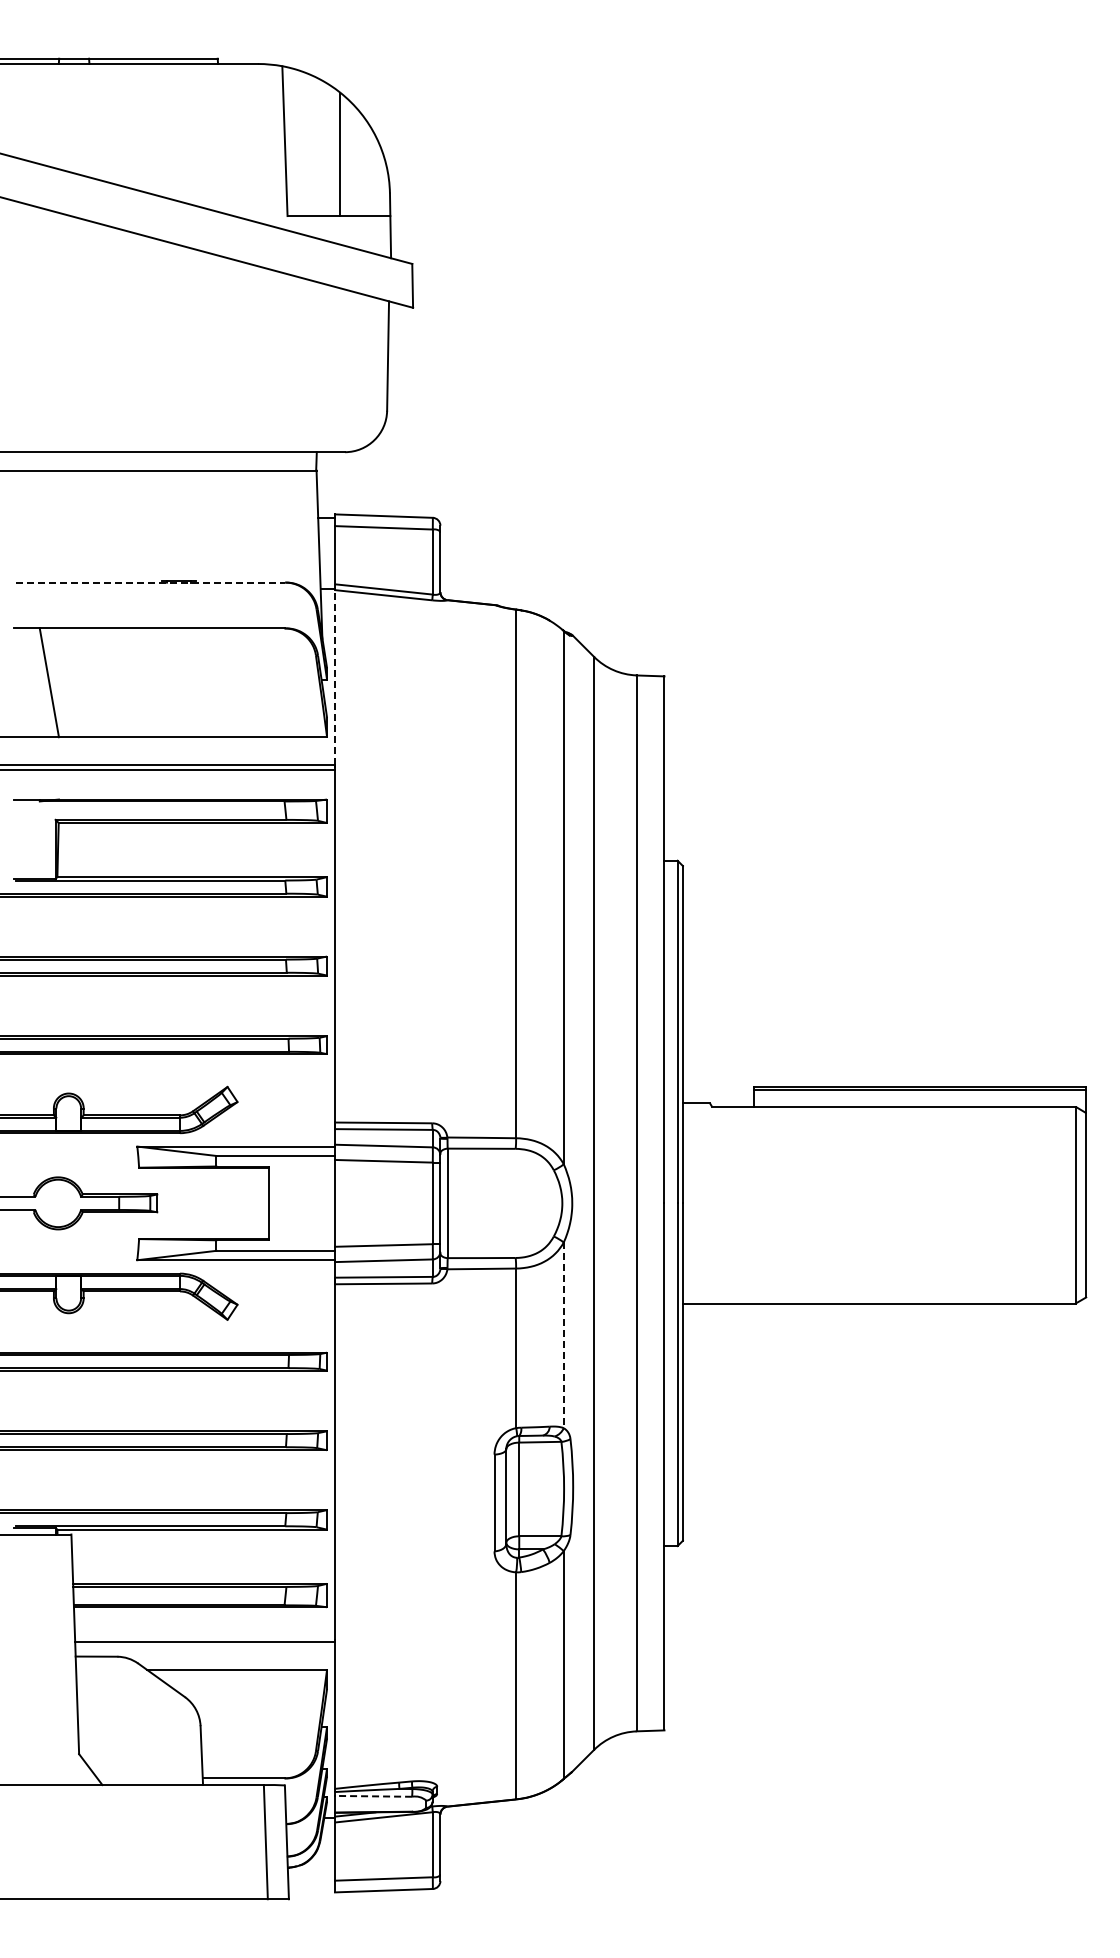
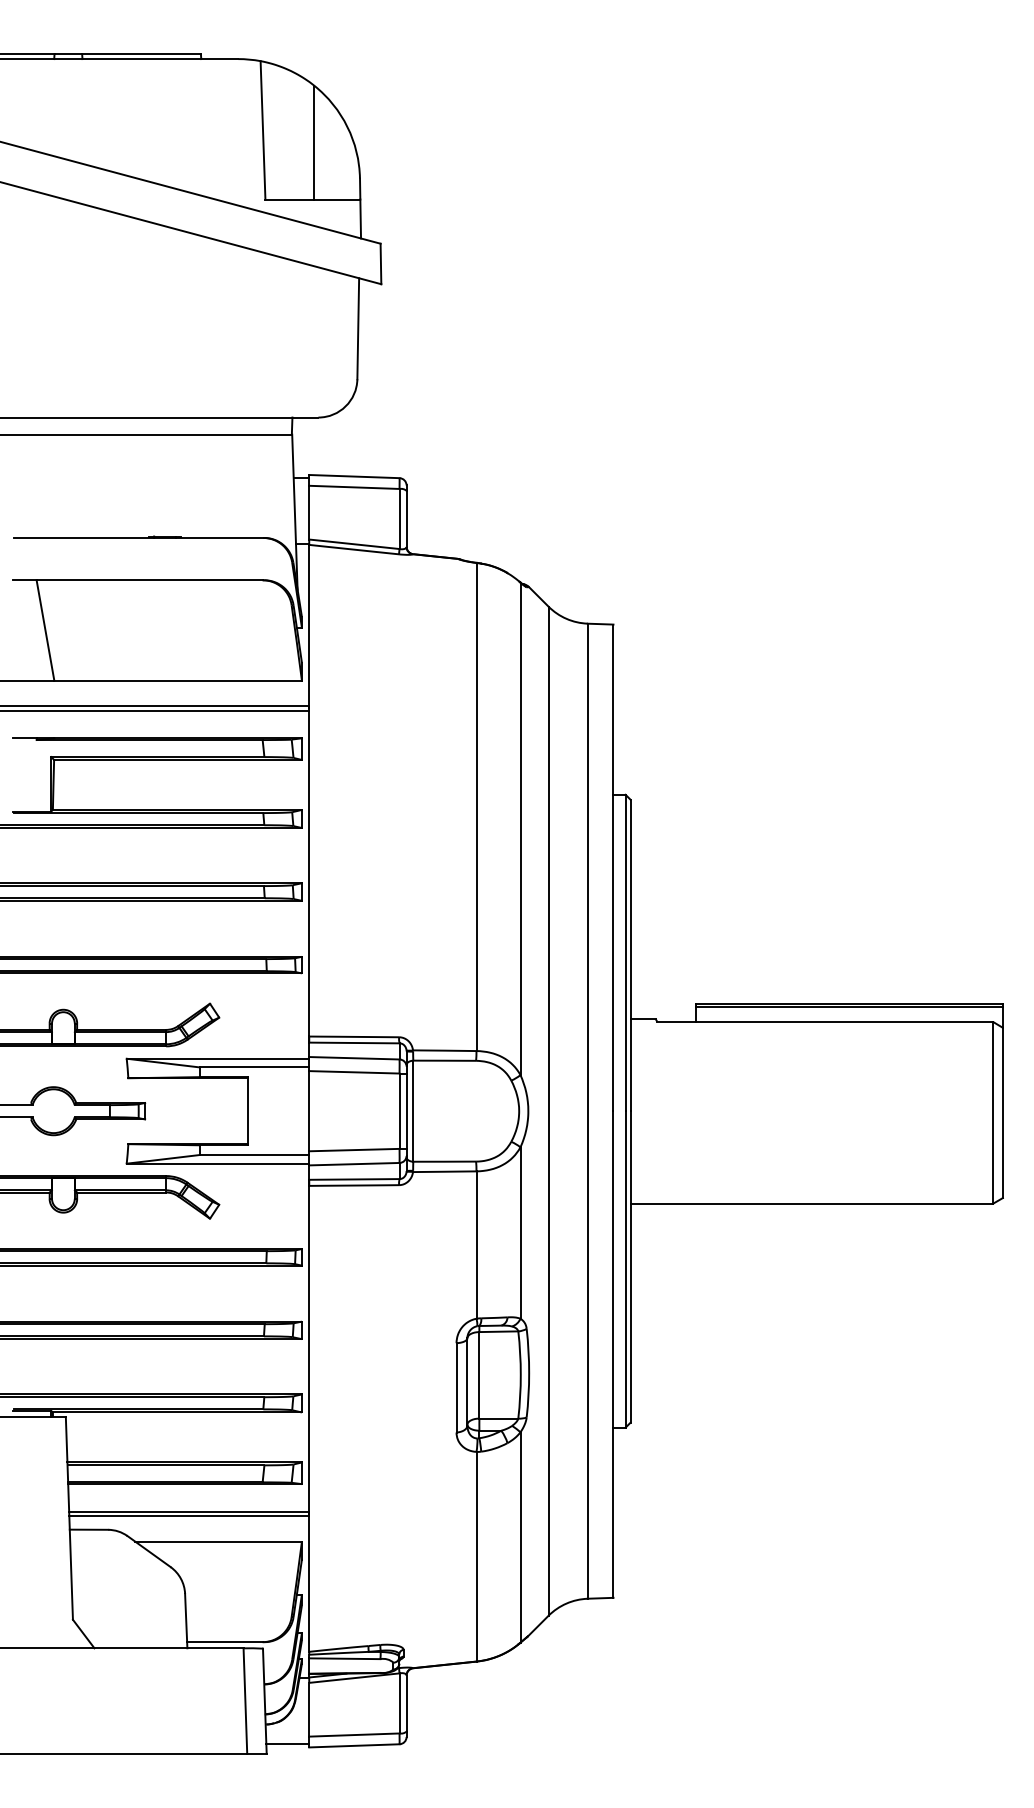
line: (150, 582) -> (138, 537), dashed -> solid
line: (335, 677) -> (309, 625), dashed -> solid
line: (563, 1335) -> (520, 1233), dashed -> solid
line: (205, 1637) -> (189, 1512), added
line: (373, 1796) -> (344, 1658), dashed -> solid
line: (311, 1888) -> (287, 1743), added

